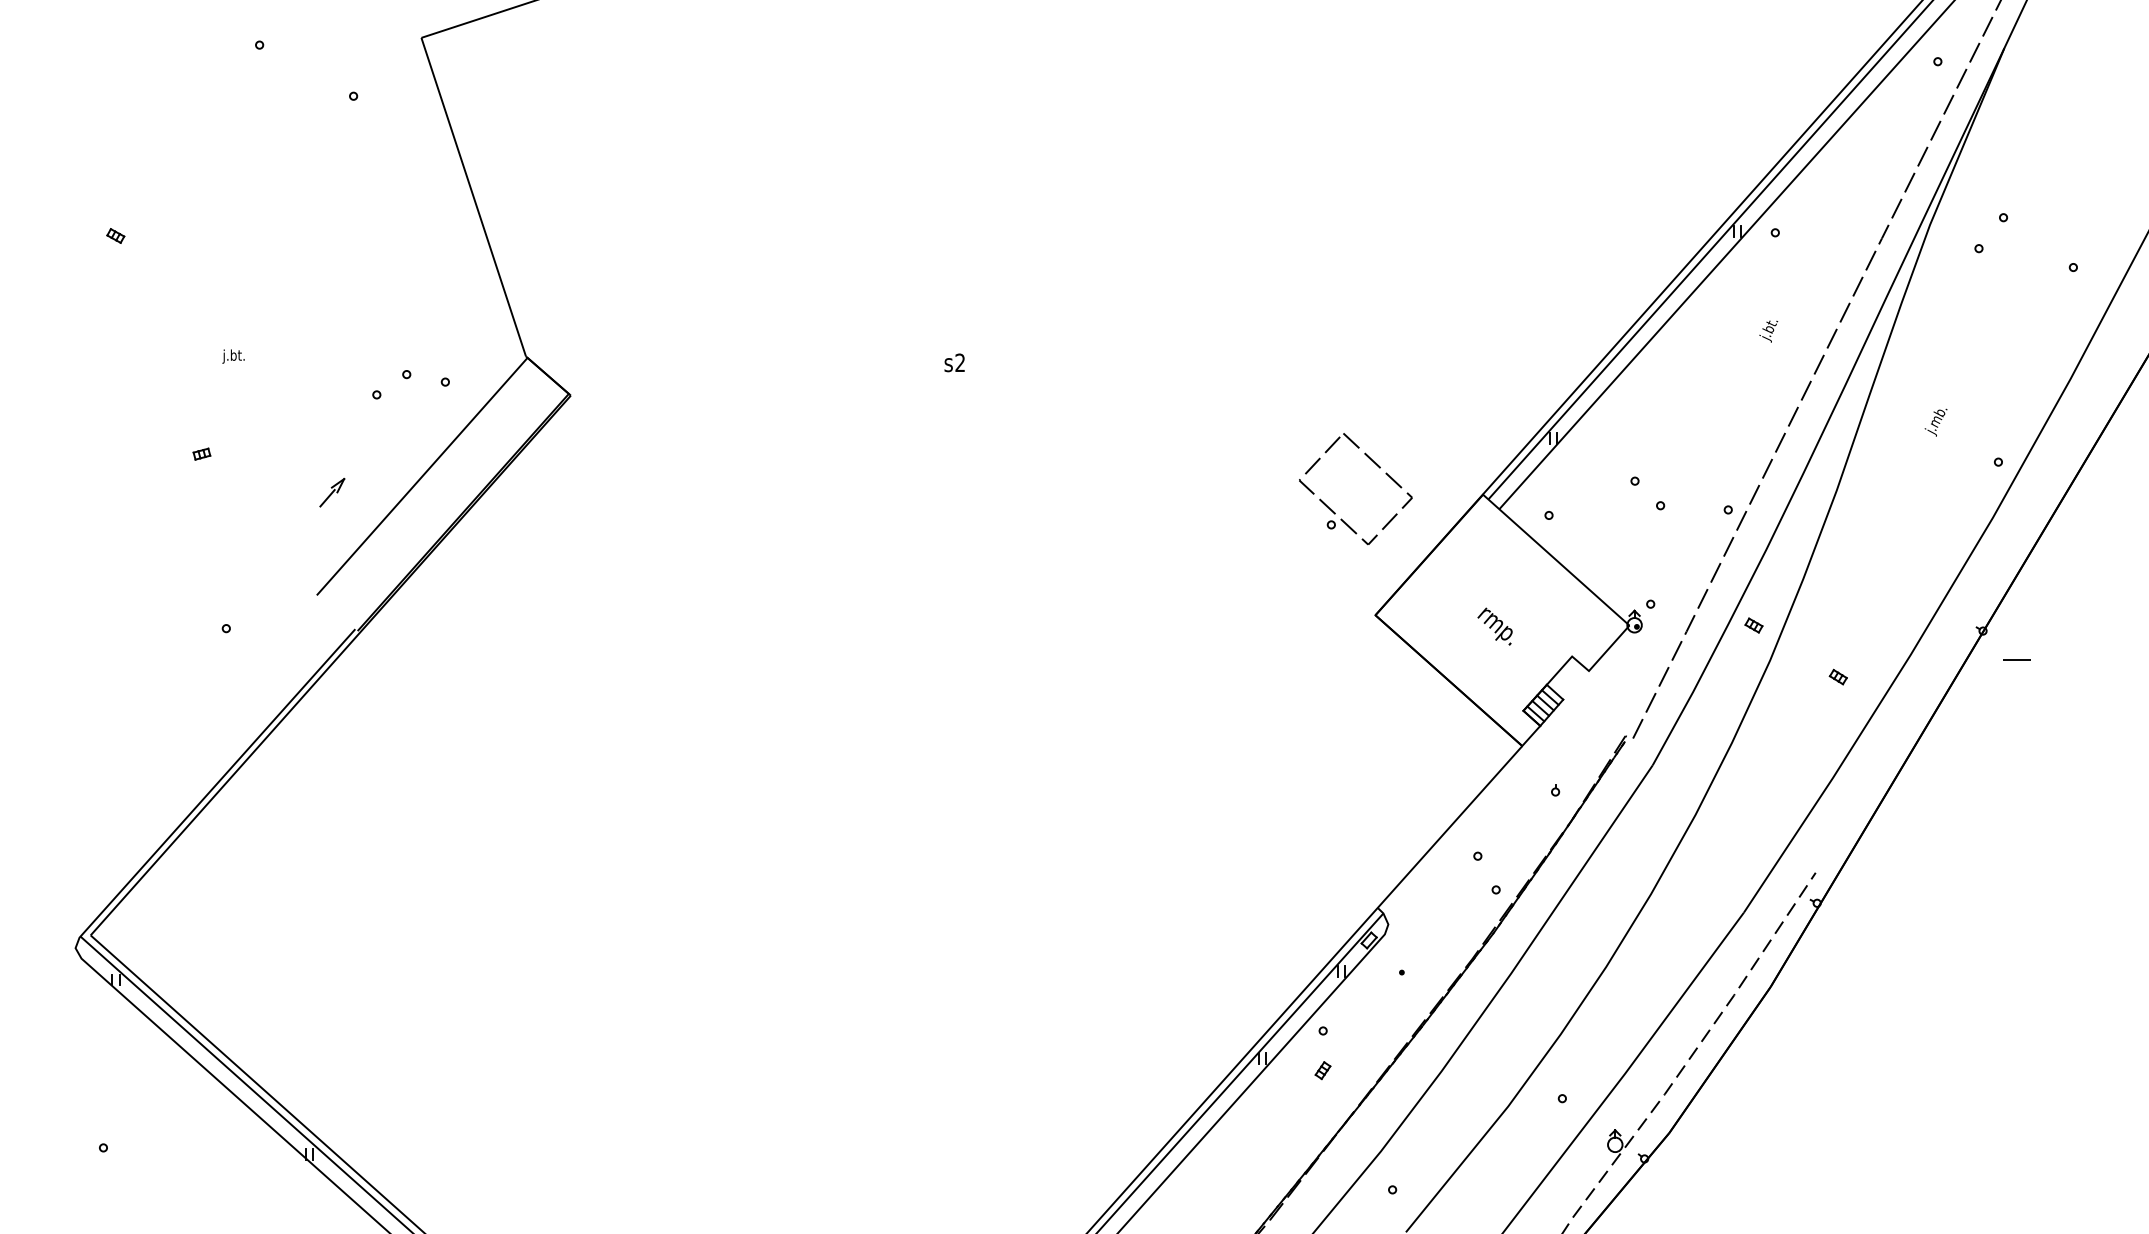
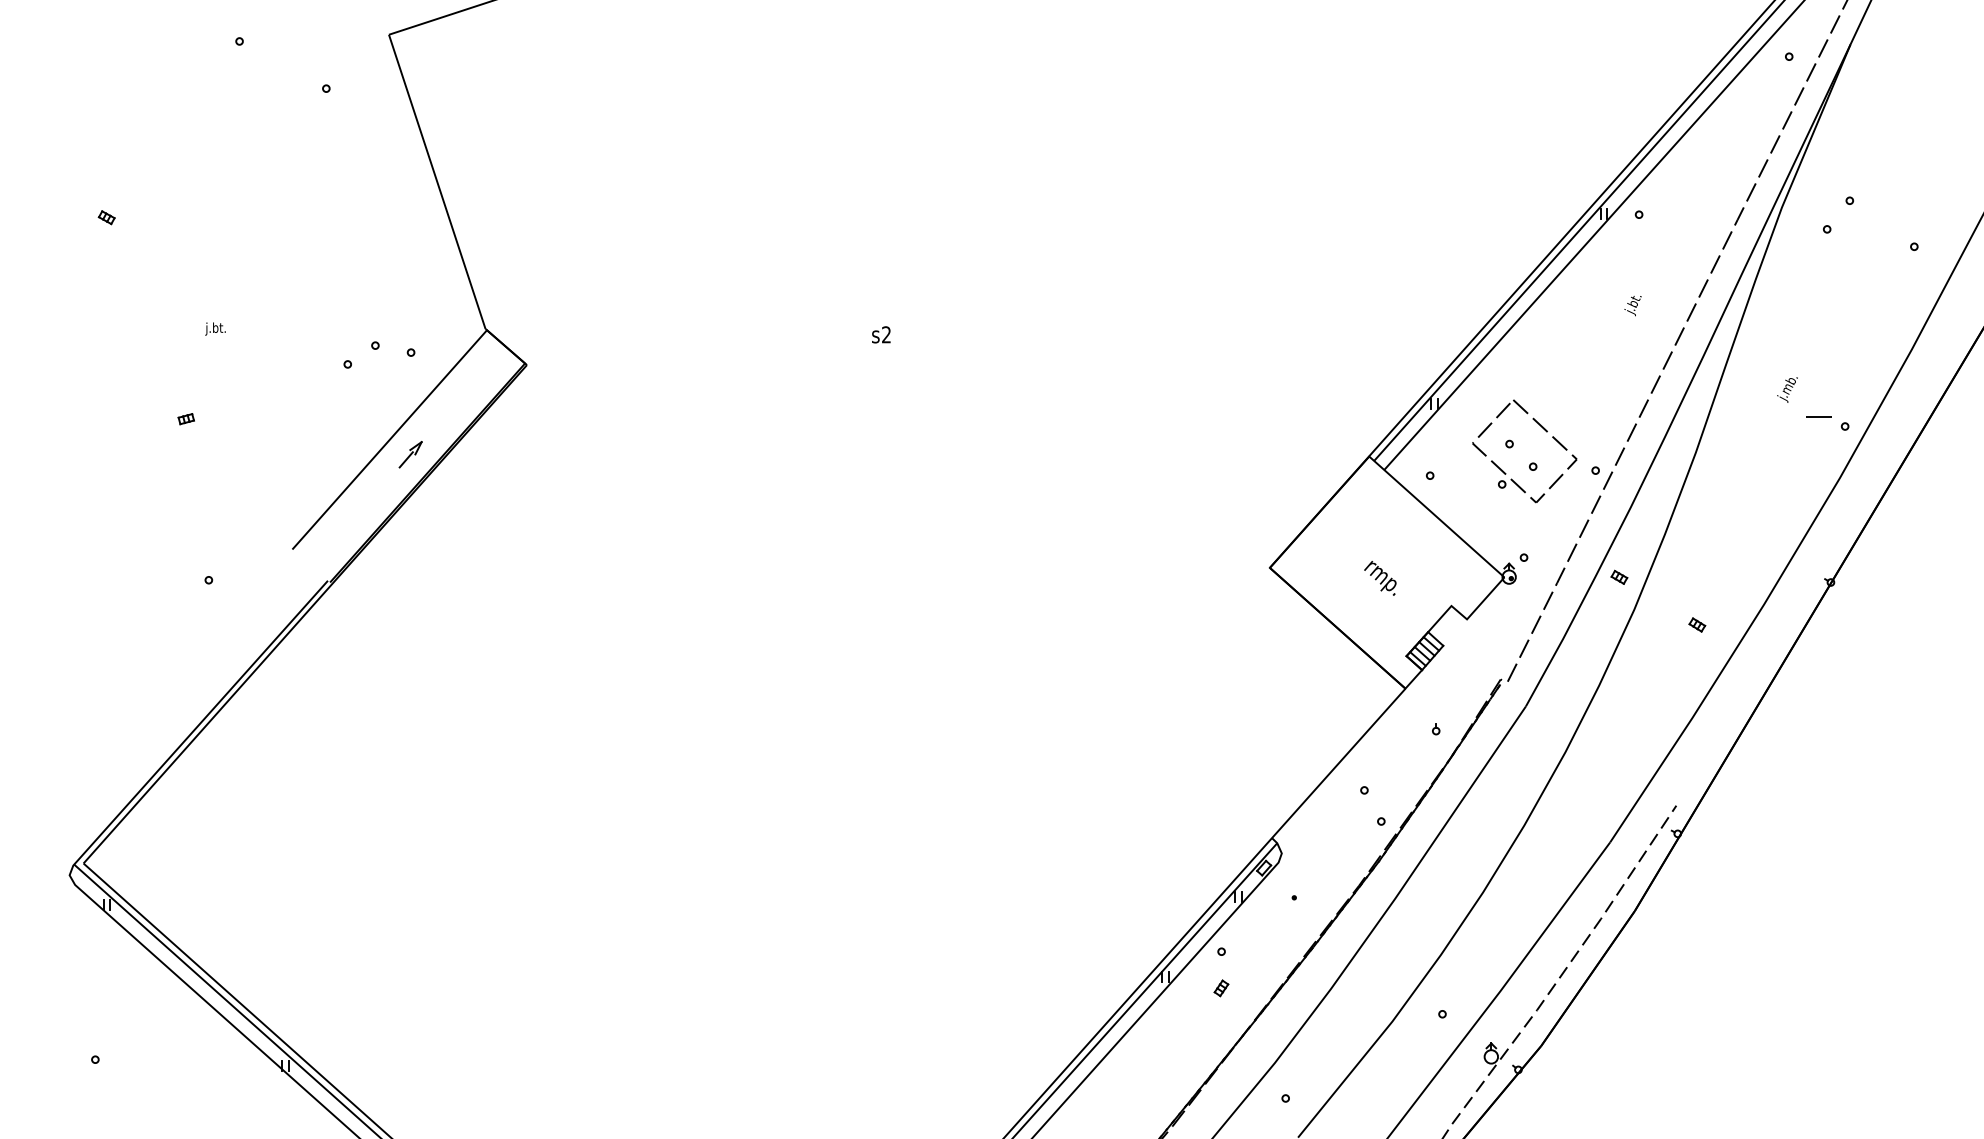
part: (332, 492) -> (410, 454), moved
part: (1333, 510) -> (1504, 471), moved
line: (2016, 659) -> (1818, 416), moved

